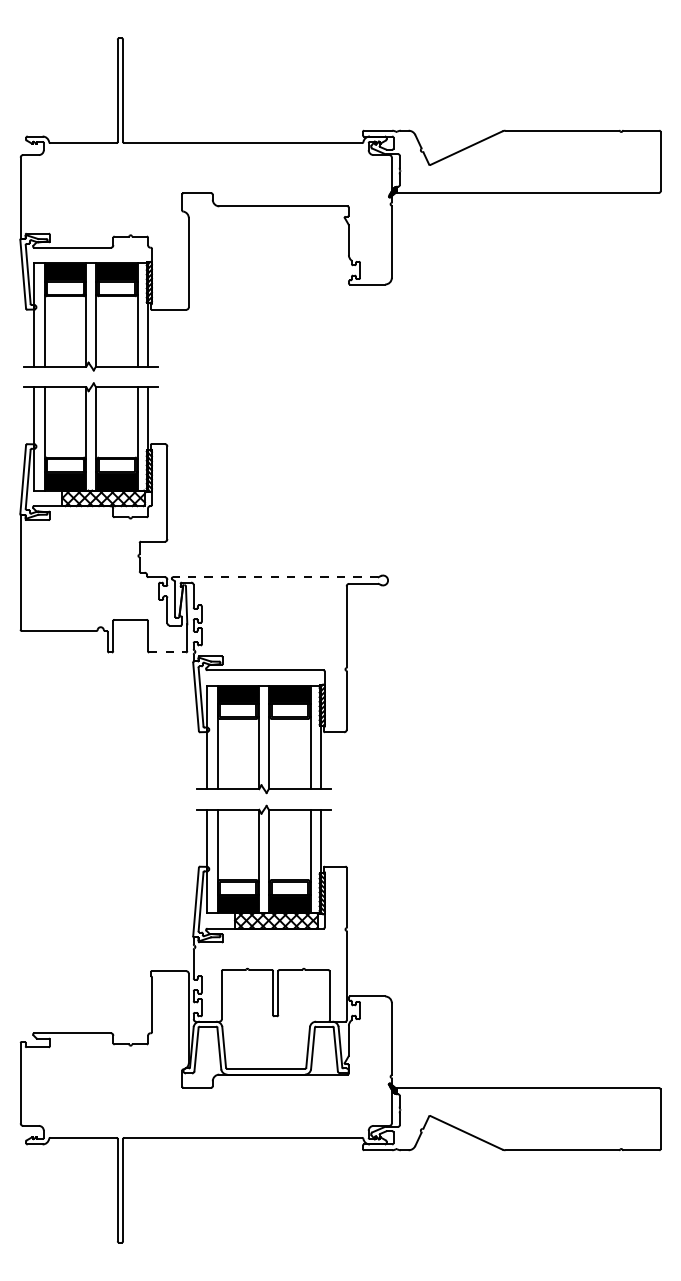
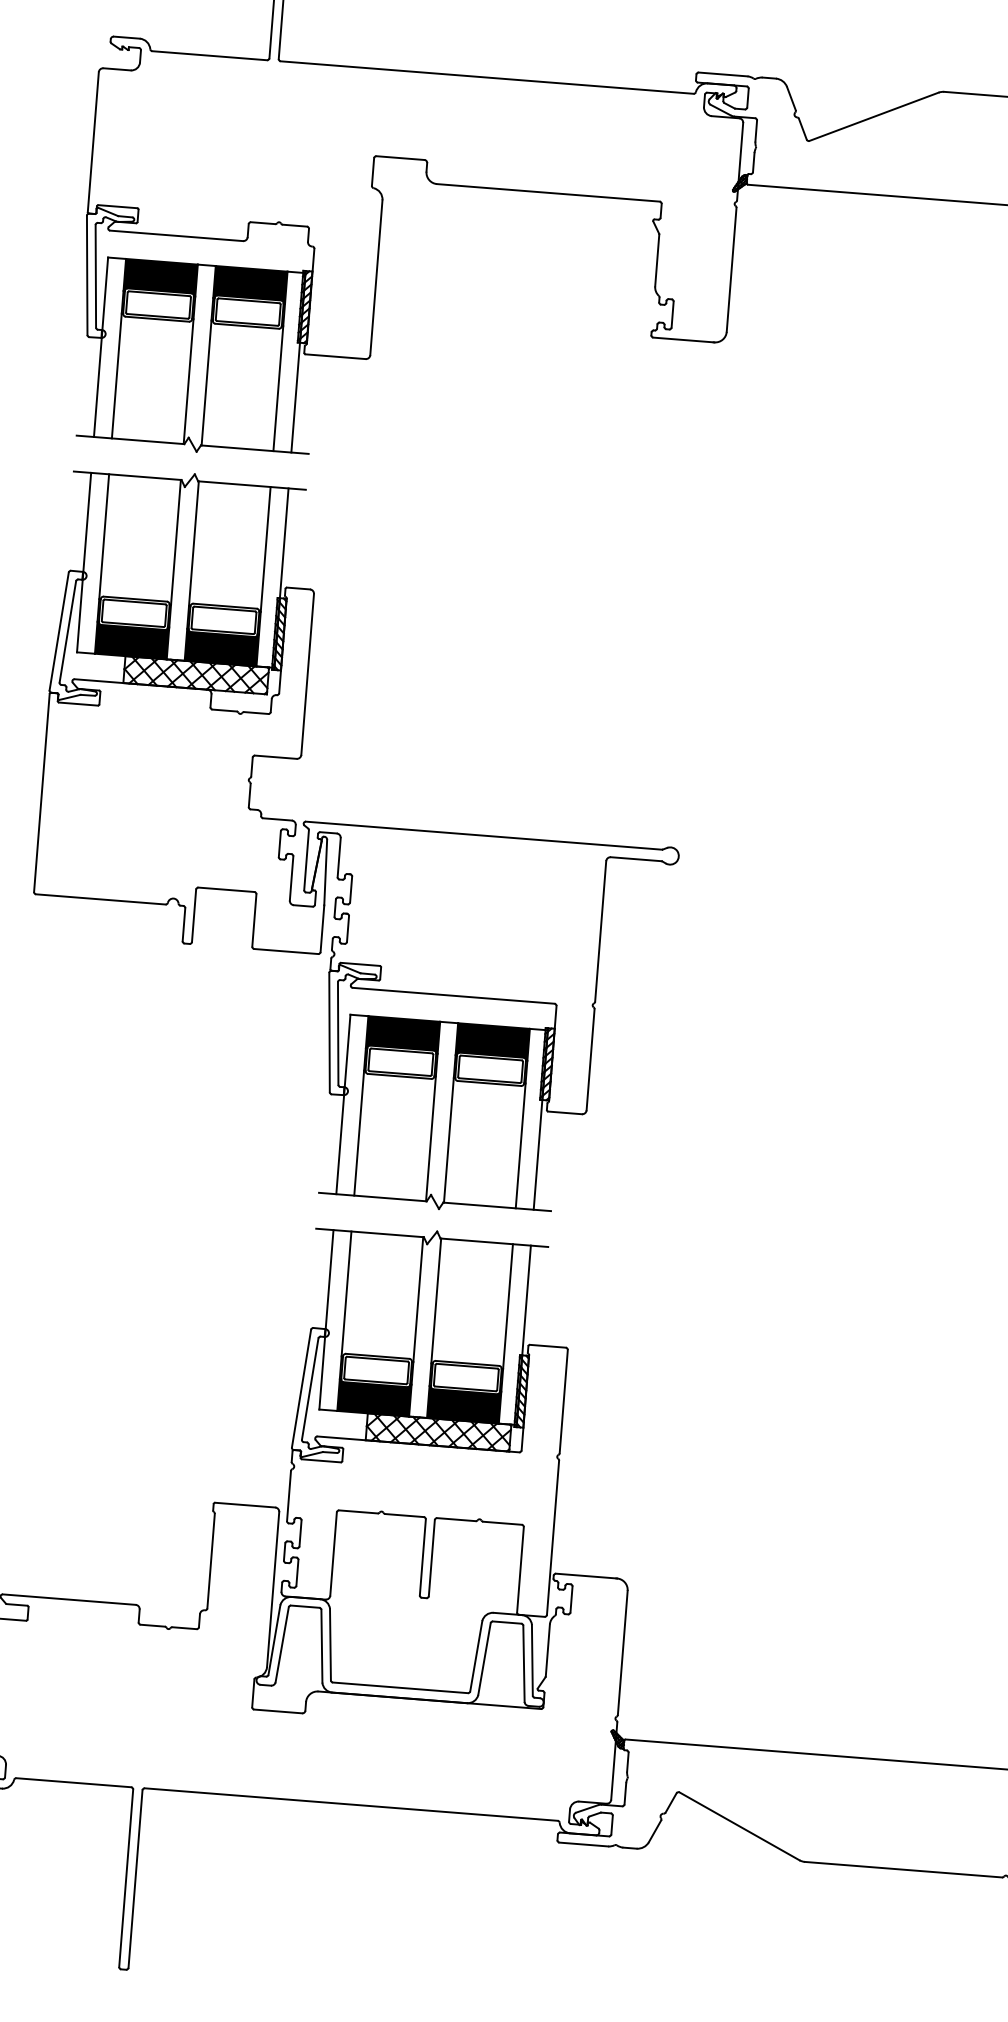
line: (275, 577) -> (483, 836), dashed -> solid
line: (168, 652) -> (287, 951), dashed -> solid

